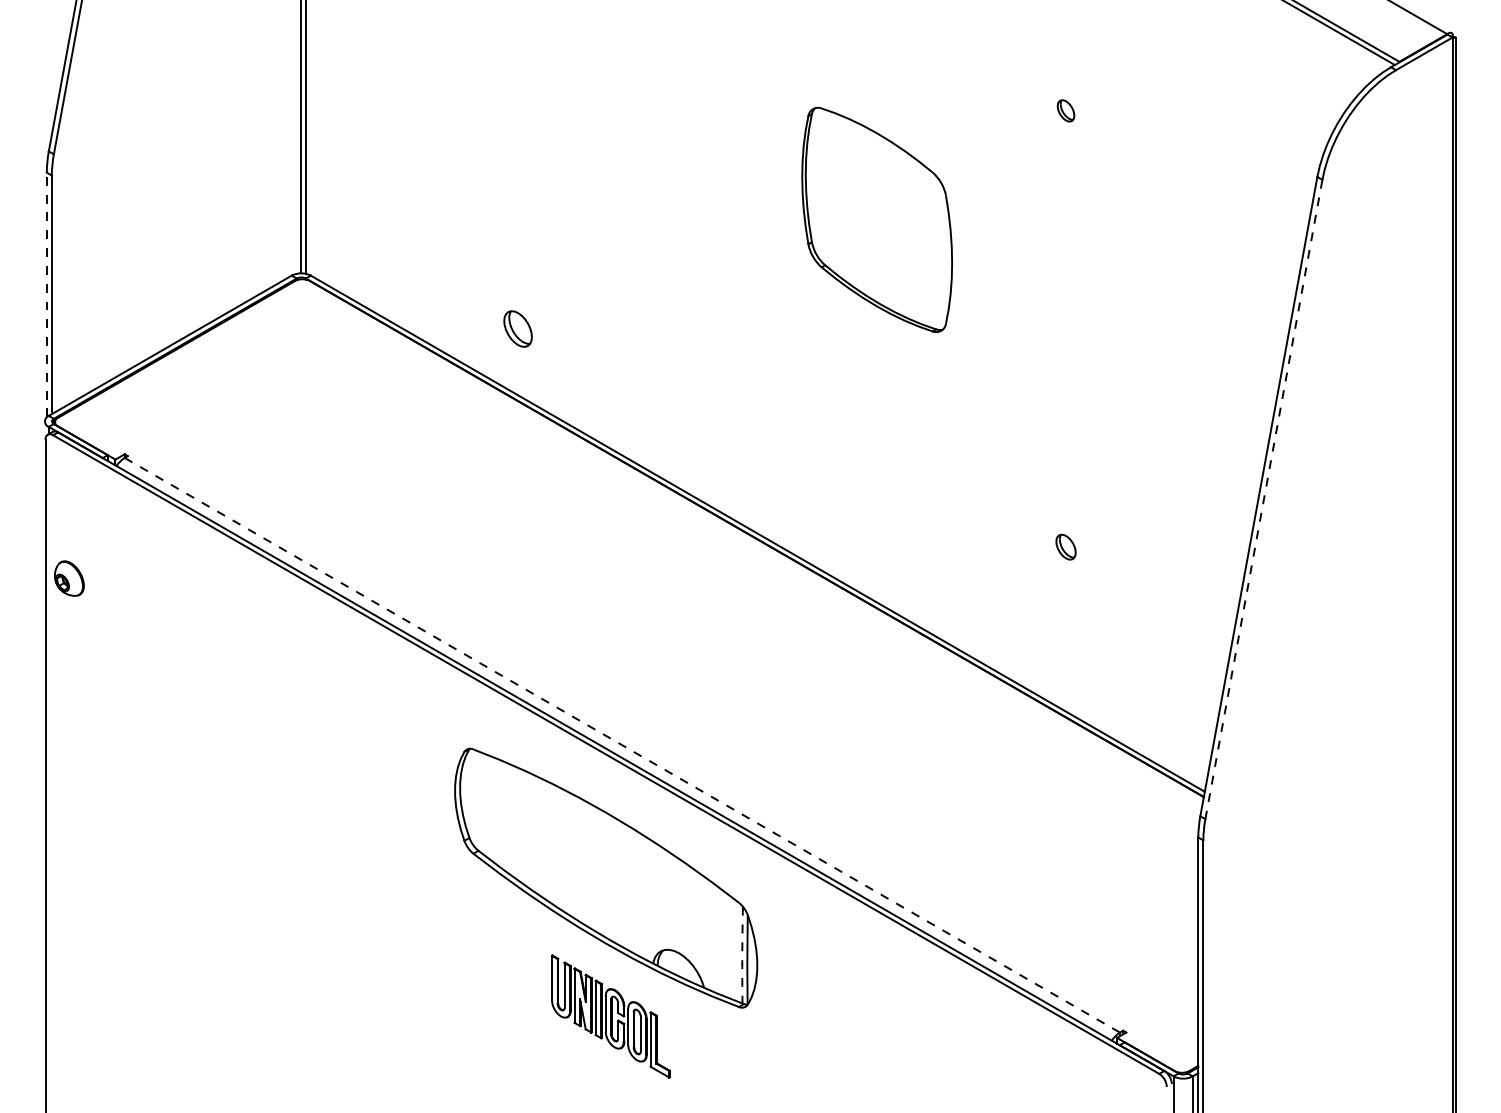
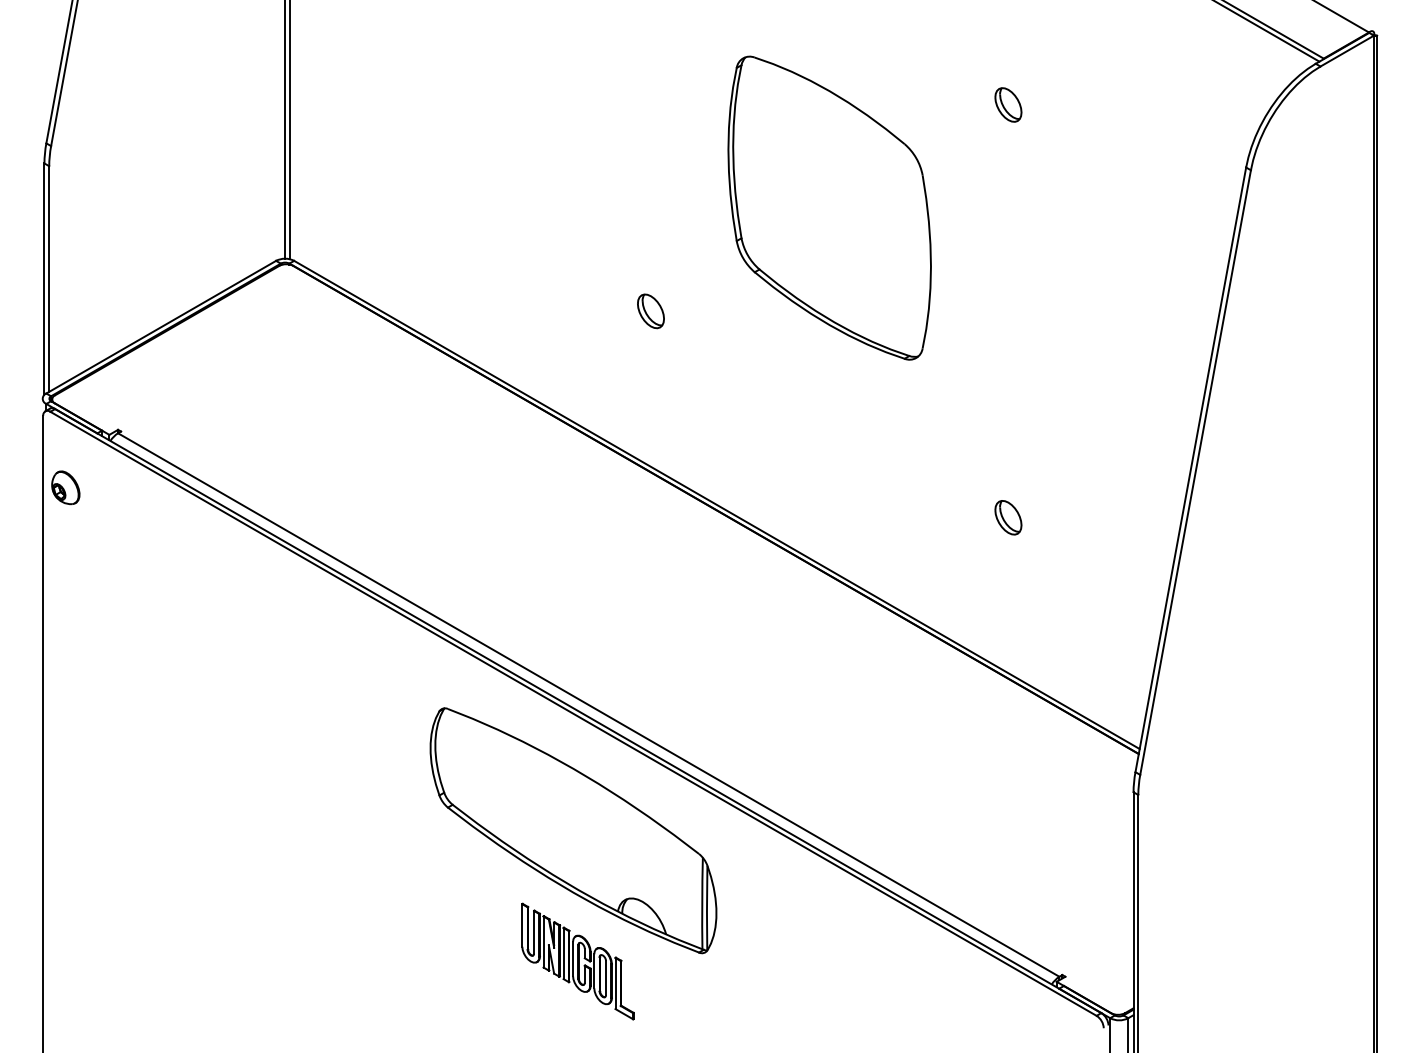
part: (1065, 110) -> (1007, 104), size x1.67
part: (877, 219) -> (830, 207), size x1.43
line: (46, 294) -> (44, 278), dashed -> solid
part: (517, 328) -> (650, 310), moved
line: (1263, 499) -> (1195, 472), dashed -> solid
part: (1065, 546) -> (1007, 517), size x1.43
part: (69, 578) -> (65, 487), moved
line: (622, 745) -> (588, 705), dashed -> solid
arc: (742, 955) -> (702, 903), dashed -> solid

